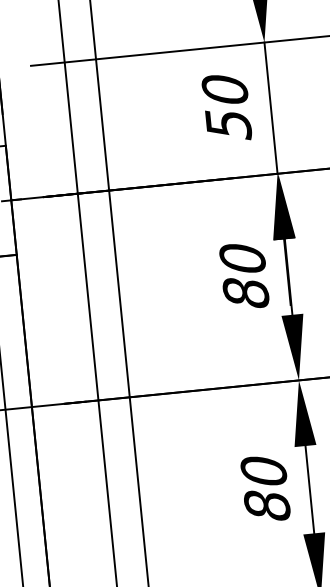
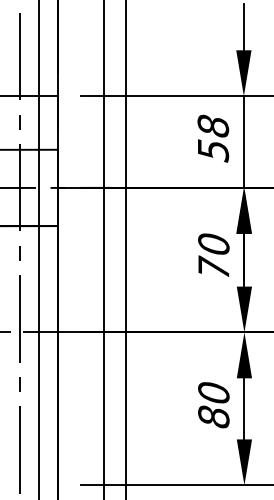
text: (223, 88) -> (212, 125), 50 -> 58
text: (245, 291) -> (213, 267), 80 -> 70

